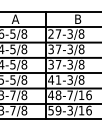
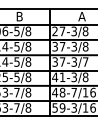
text: (15, 18) -> (19, 15), A -> B
text: (77, 18) -> (81, 15), B -> A
text: (81, 64) -> (85, 61), 37-3/8 -> 37-3/7

